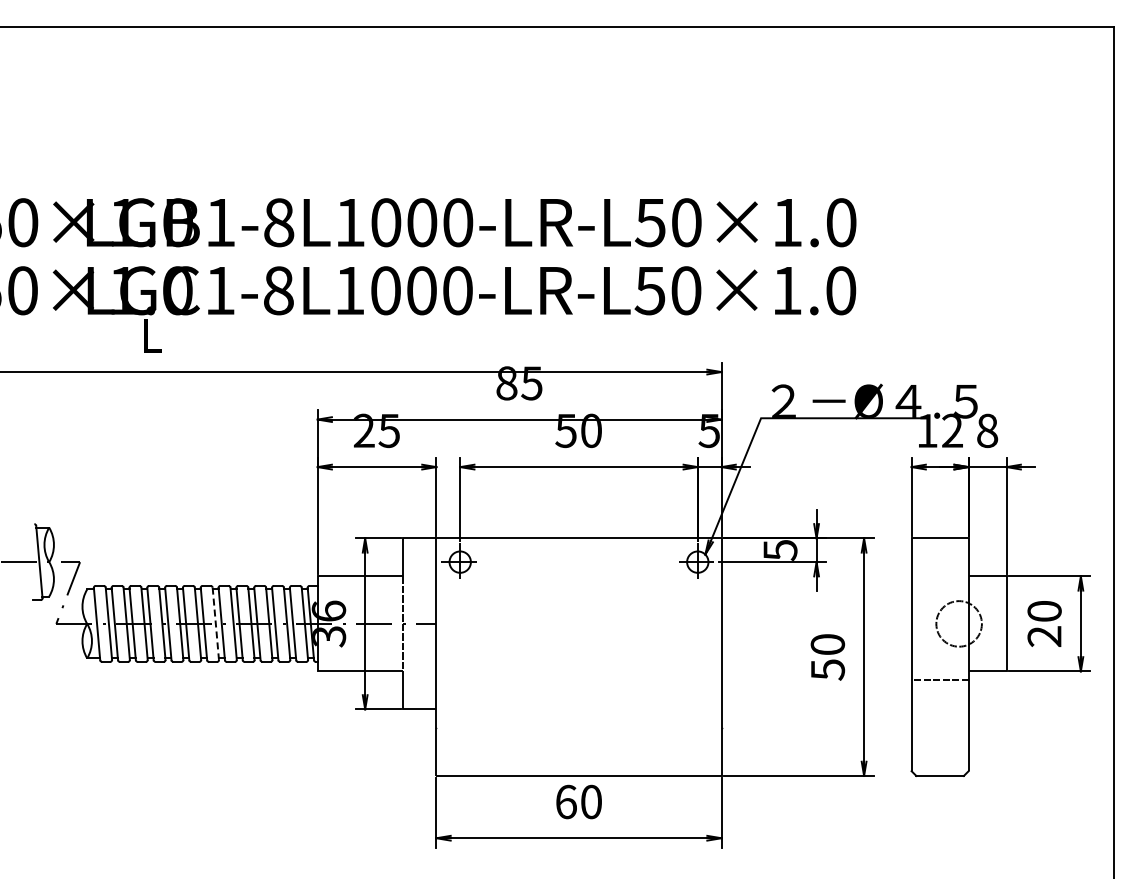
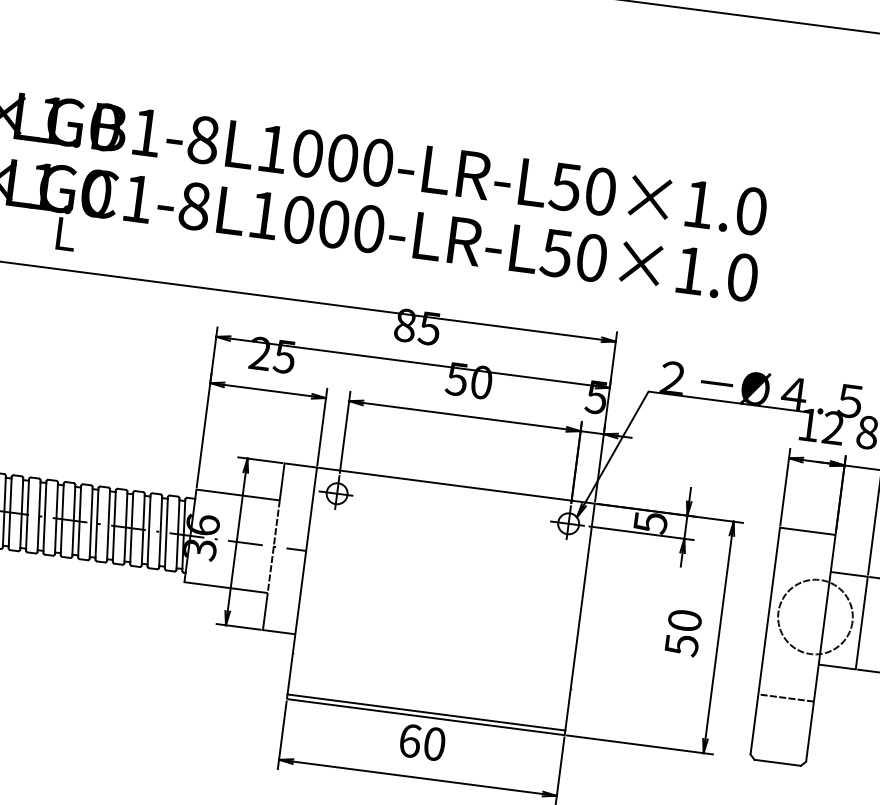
circle: (959, 623) -> (815, 616), size x1.67
line: (215, 624) -> (90, 523), dashed -> solid
line: (939, 680) -> (785, 697), moved
line: (578, 771) -> (425, 712), added

